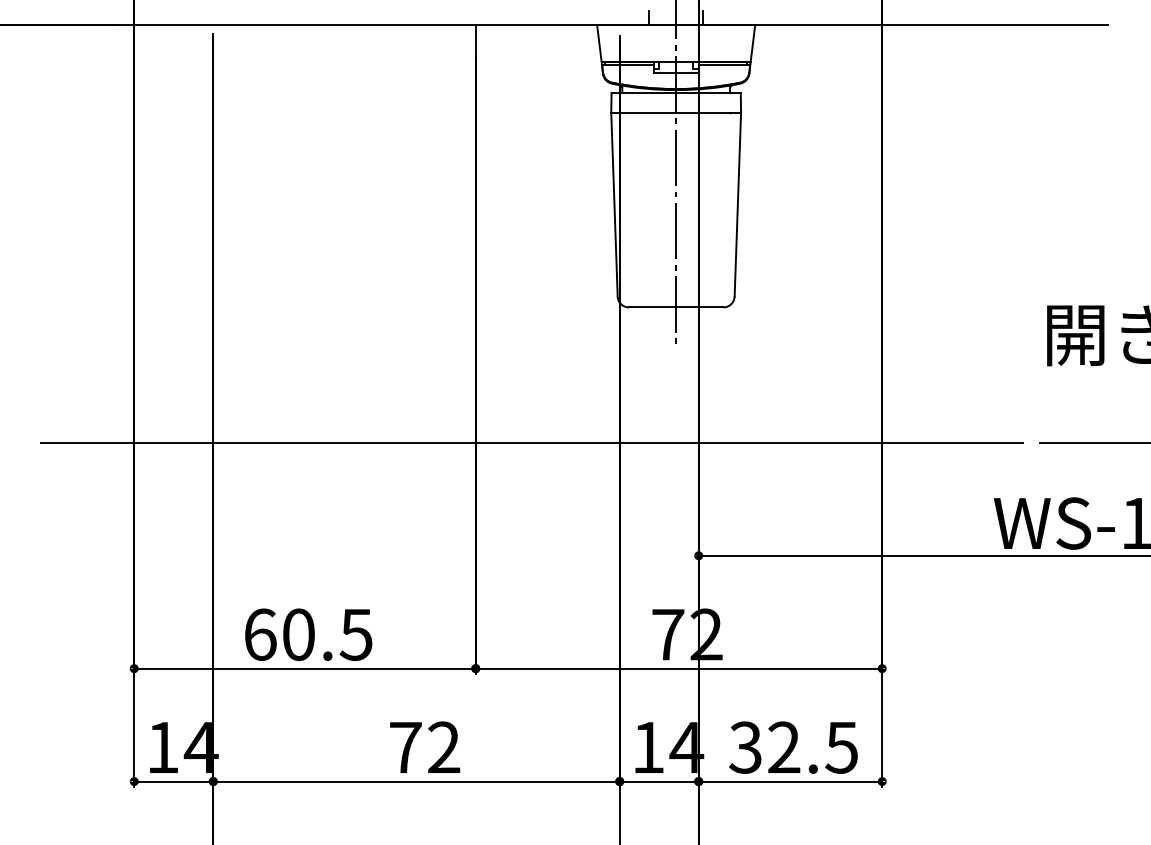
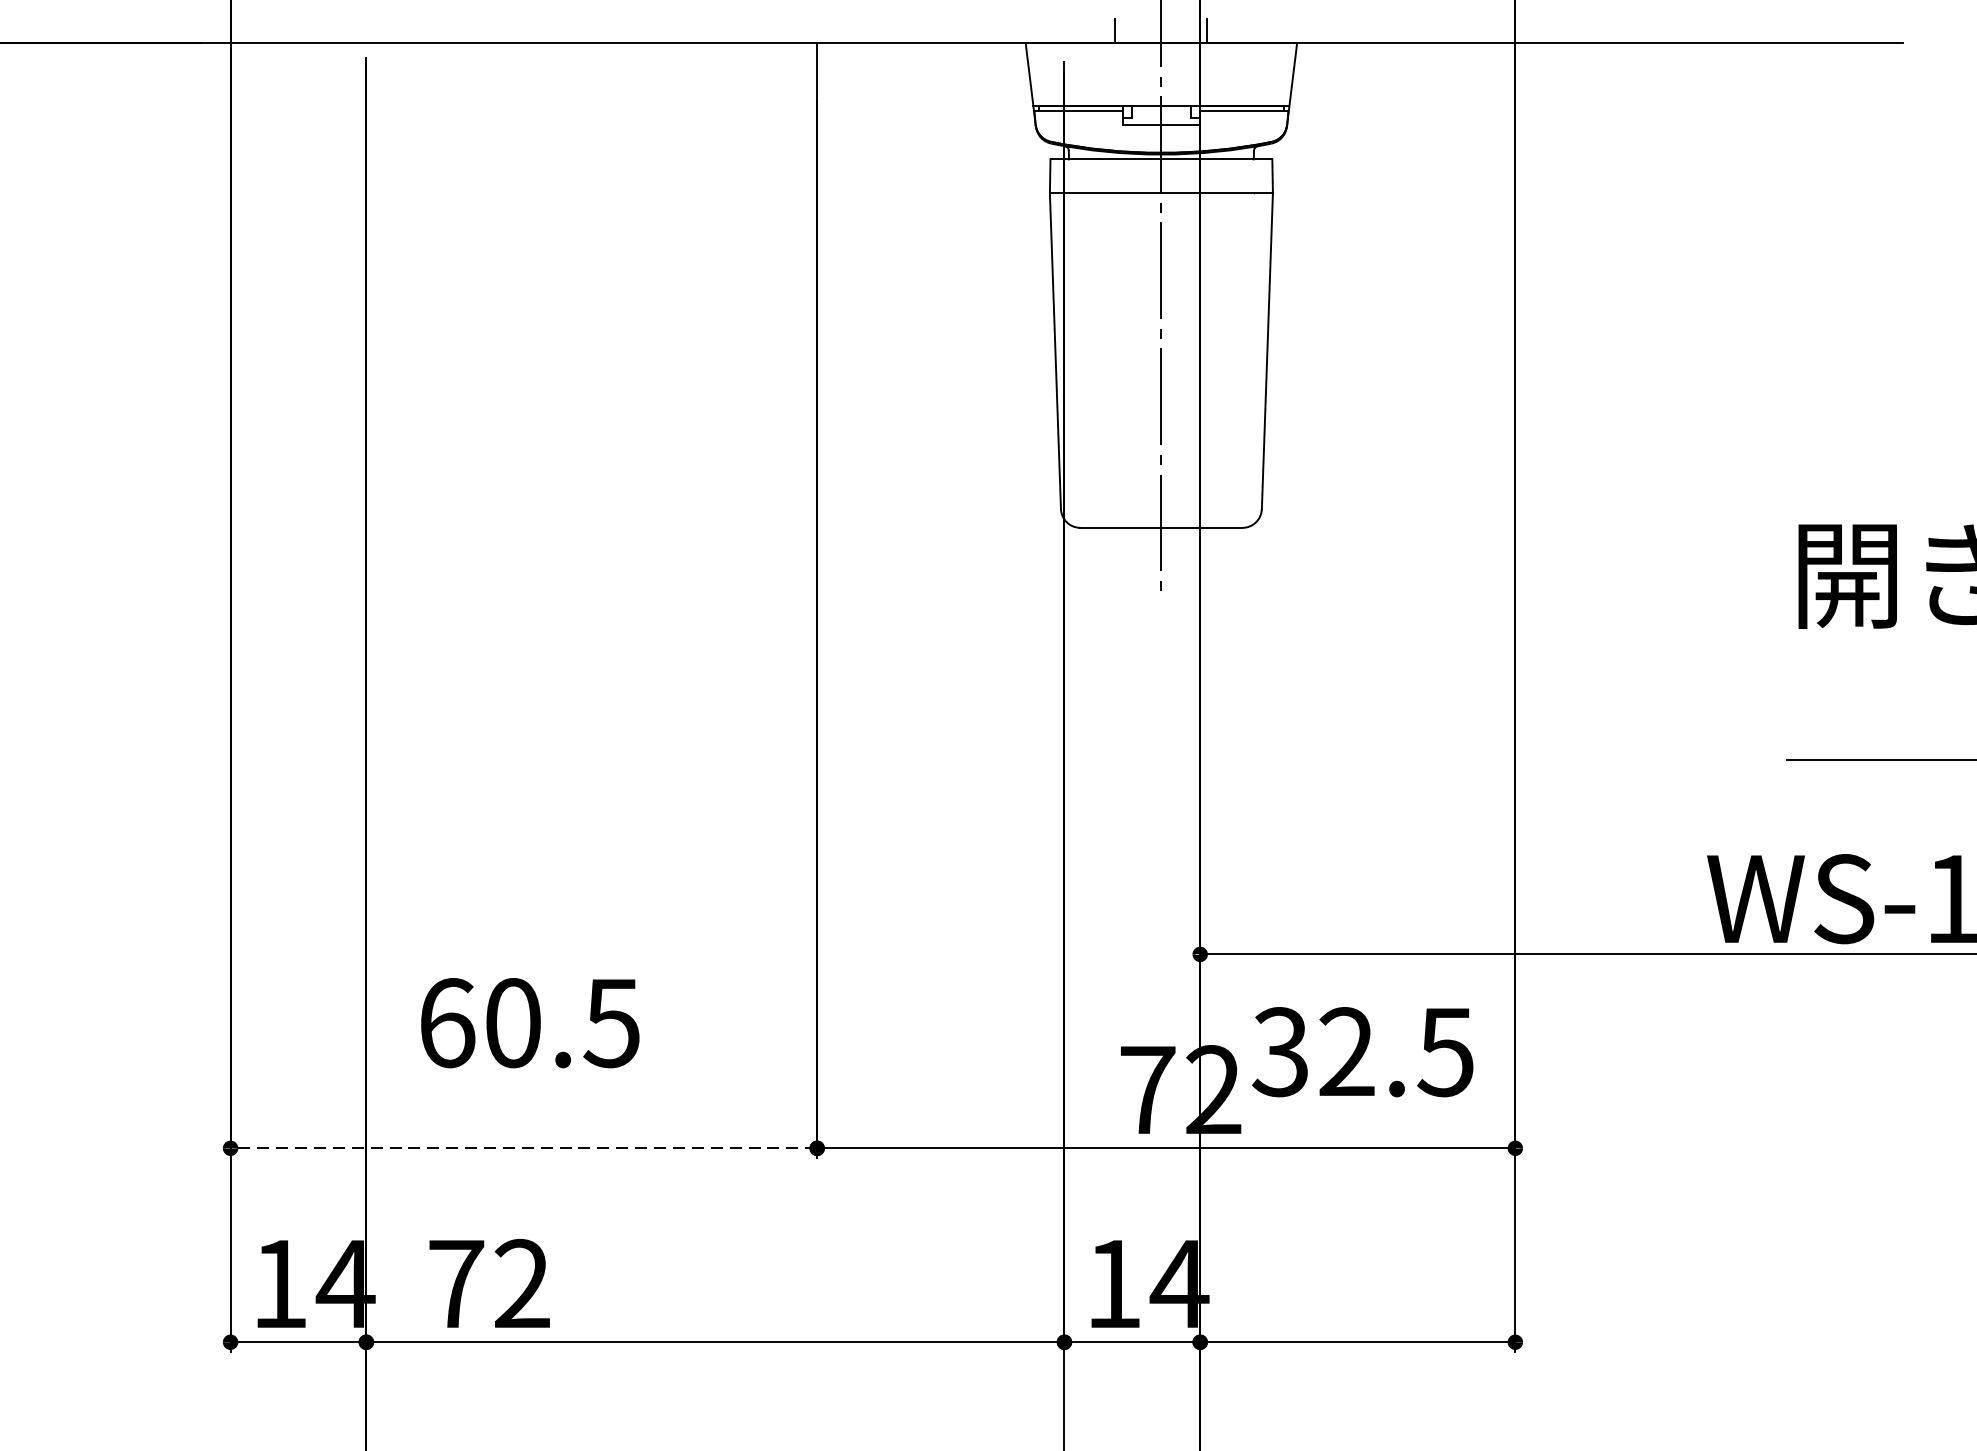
line: (532, 442) -> (914, 759), removed
text: (308, 634) -> (529, 1022), moved
line: (305, 668) -> (524, 1148), solid -> dashed
text: (425, 746) -> (490, 1282), moved
text: (793, 747) -> (1362, 1051), moved

